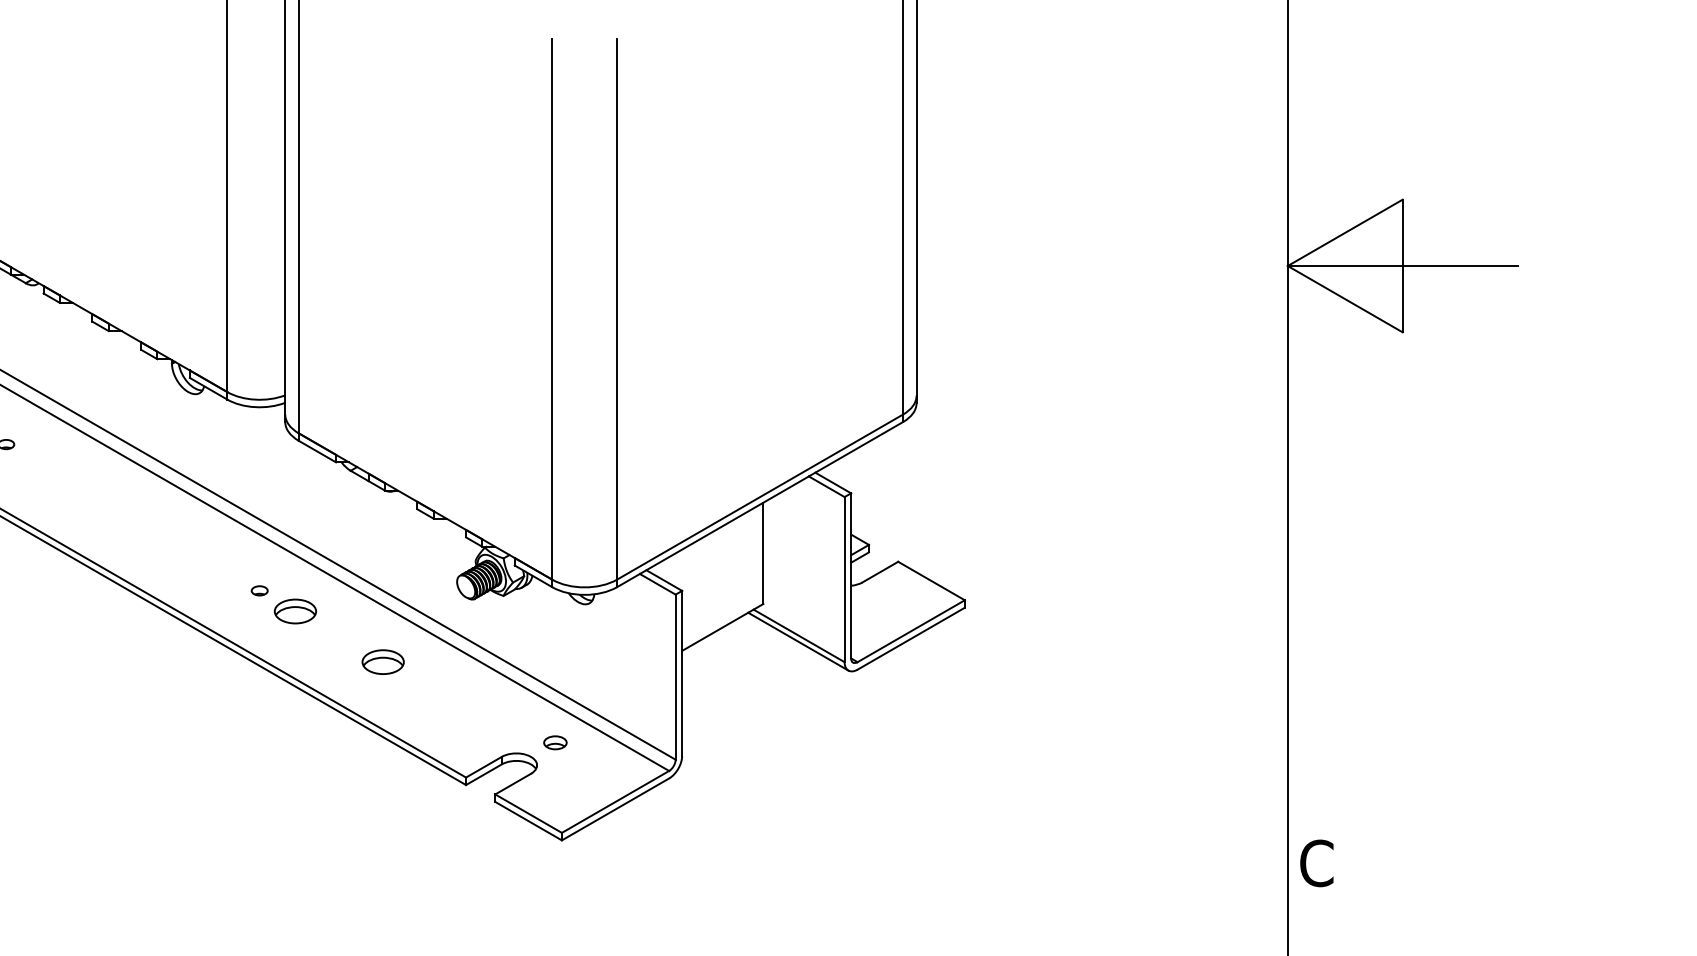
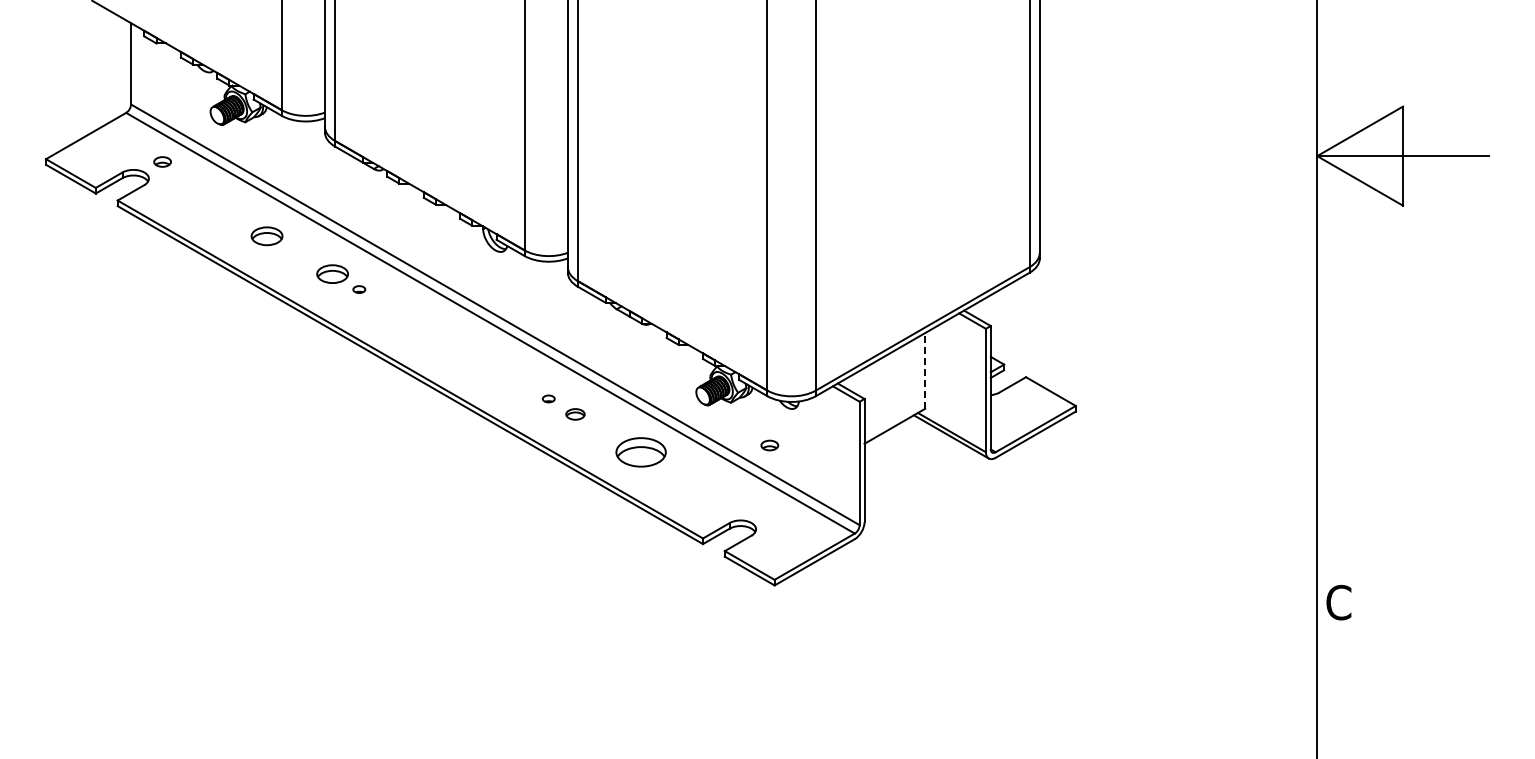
line: (763, 552) -> (925, 370), solid -> dashed
part: (295, 611) -> (575, 414), size x0.6
part: (382, 661) -> (640, 451), size x1.6
part: (555, 742) -> (769, 445), moved

